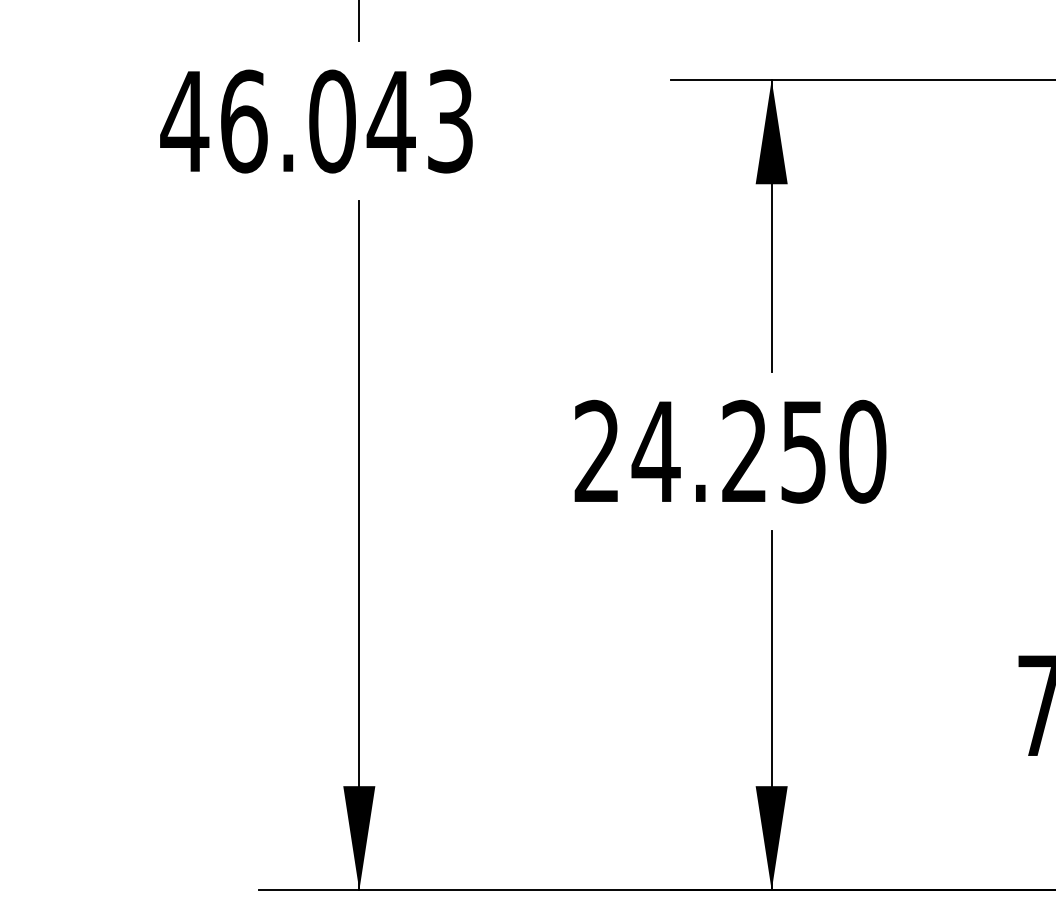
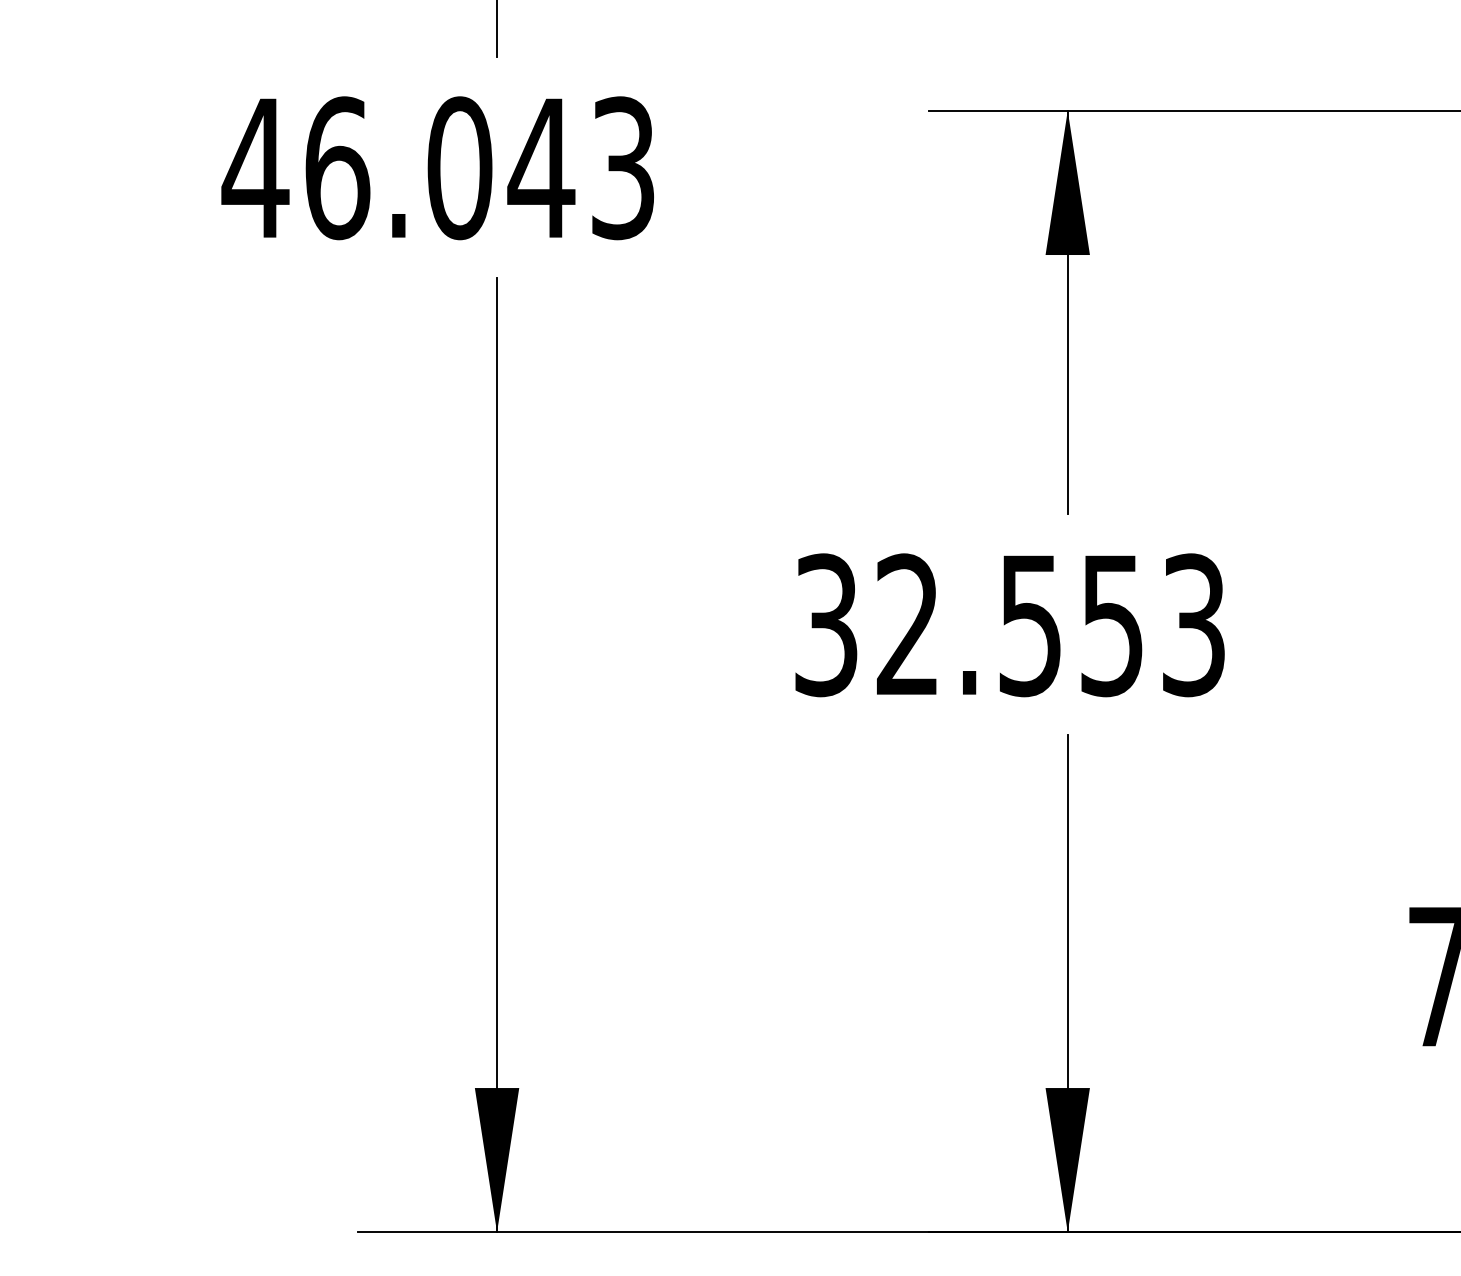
text: (730, 451) -> (1010, 624), 24.250 -> 32.553

